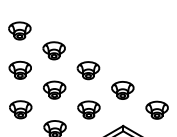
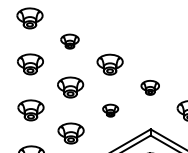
part: (53, 50) -> (69, 41), size x0.7
part: (122, 90) -> (149, 87), size x0.7
part: (88, 109) -> (110, 110), size x0.6

